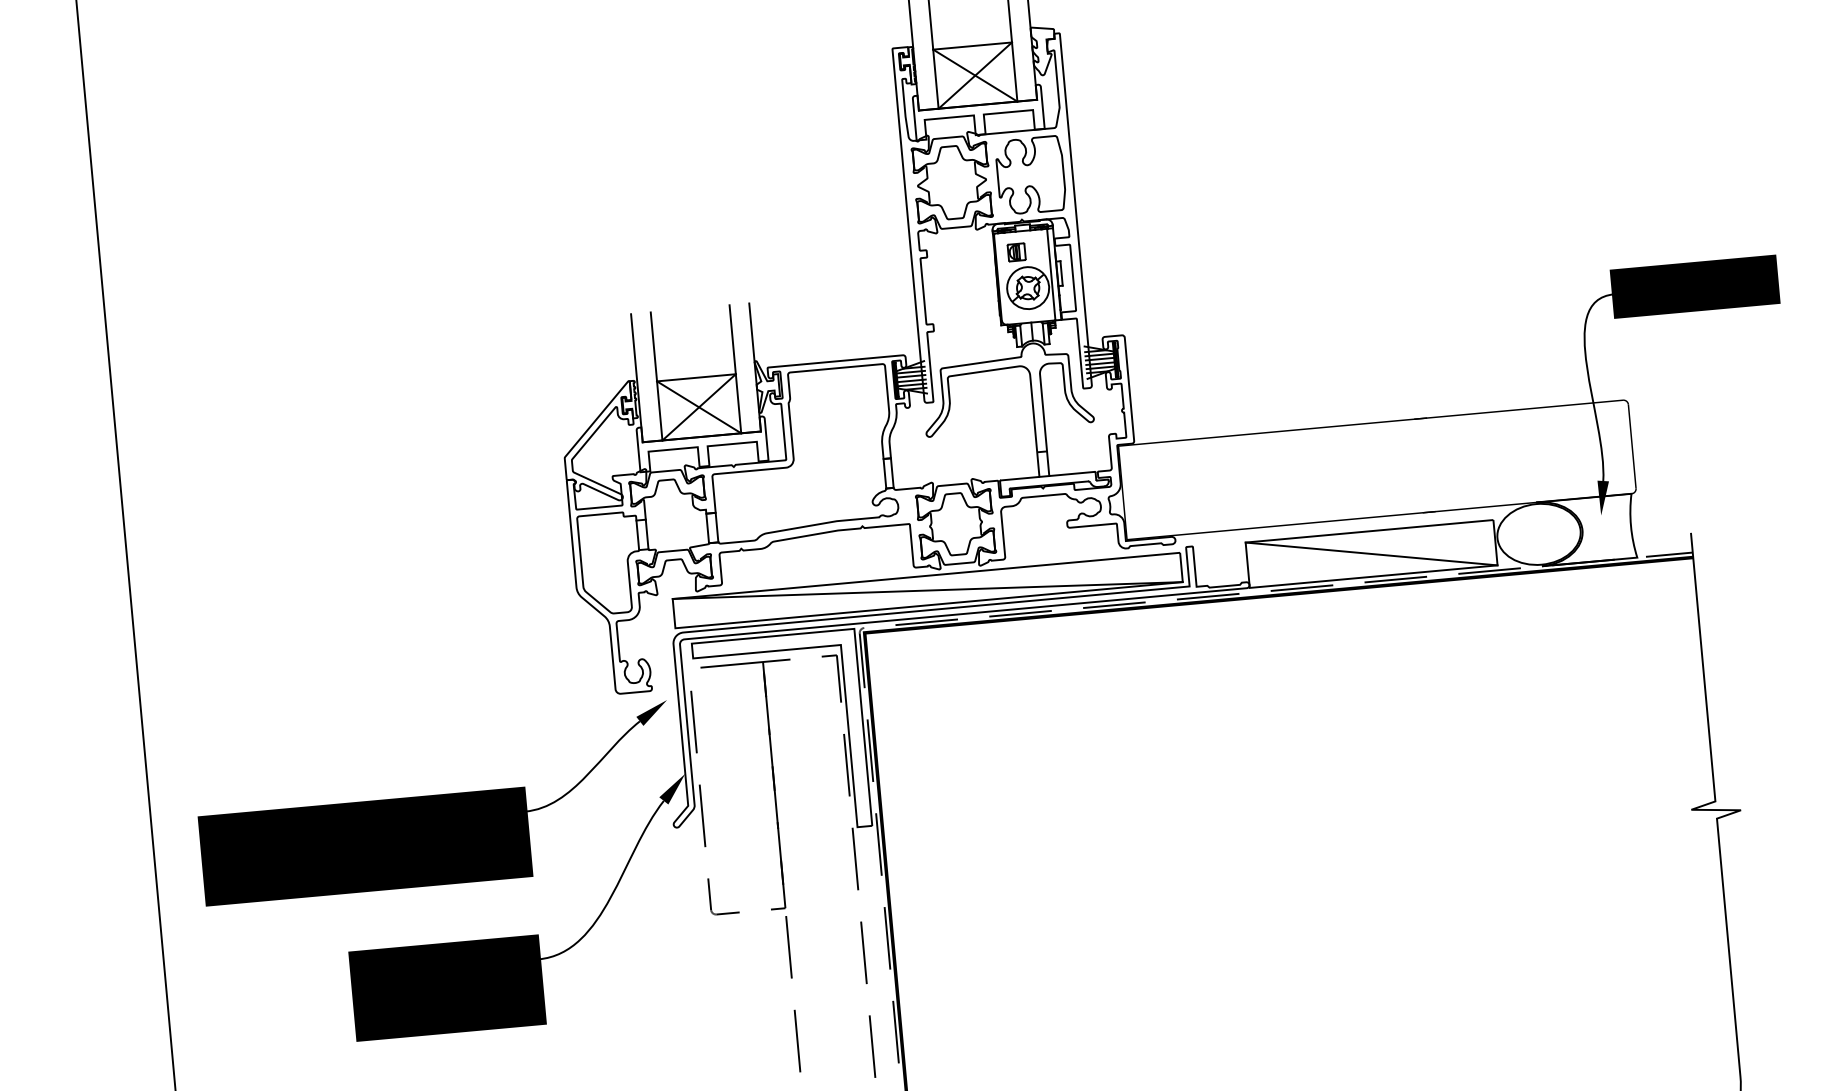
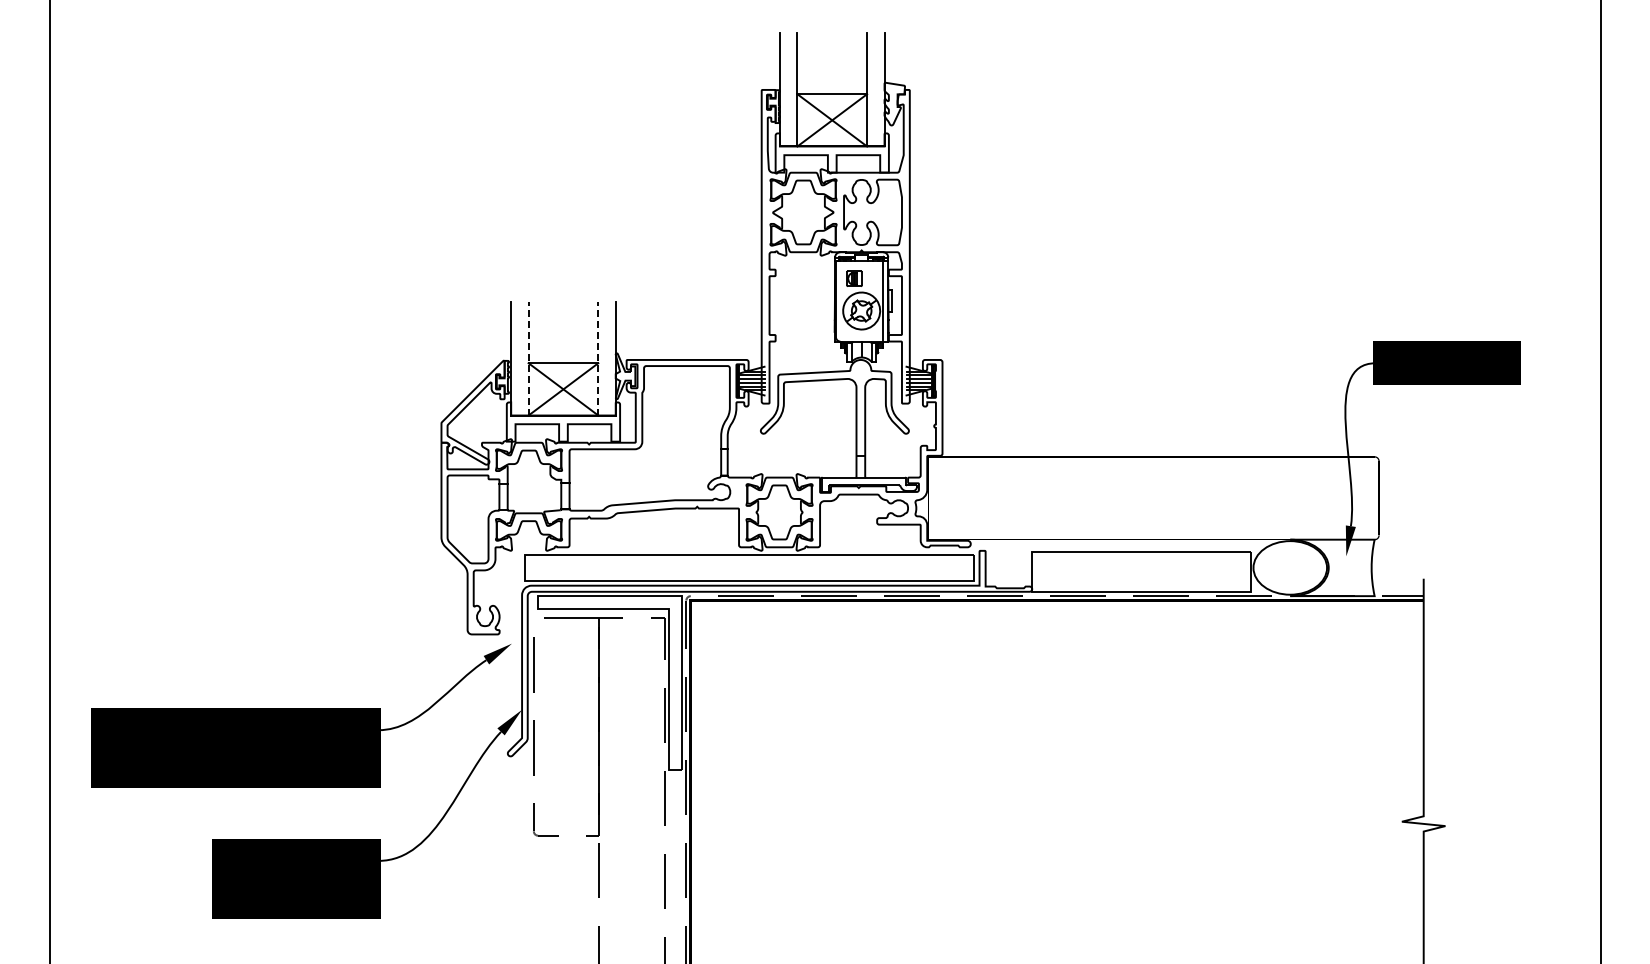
line: (735, 368) -> (598, 358), solid -> dashed
line: (656, 376) -> (528, 358), solid -> dashed
line: (1371, 553) -> (1141, 571), removed
line: (926, 590) -> (748, 568), removed

